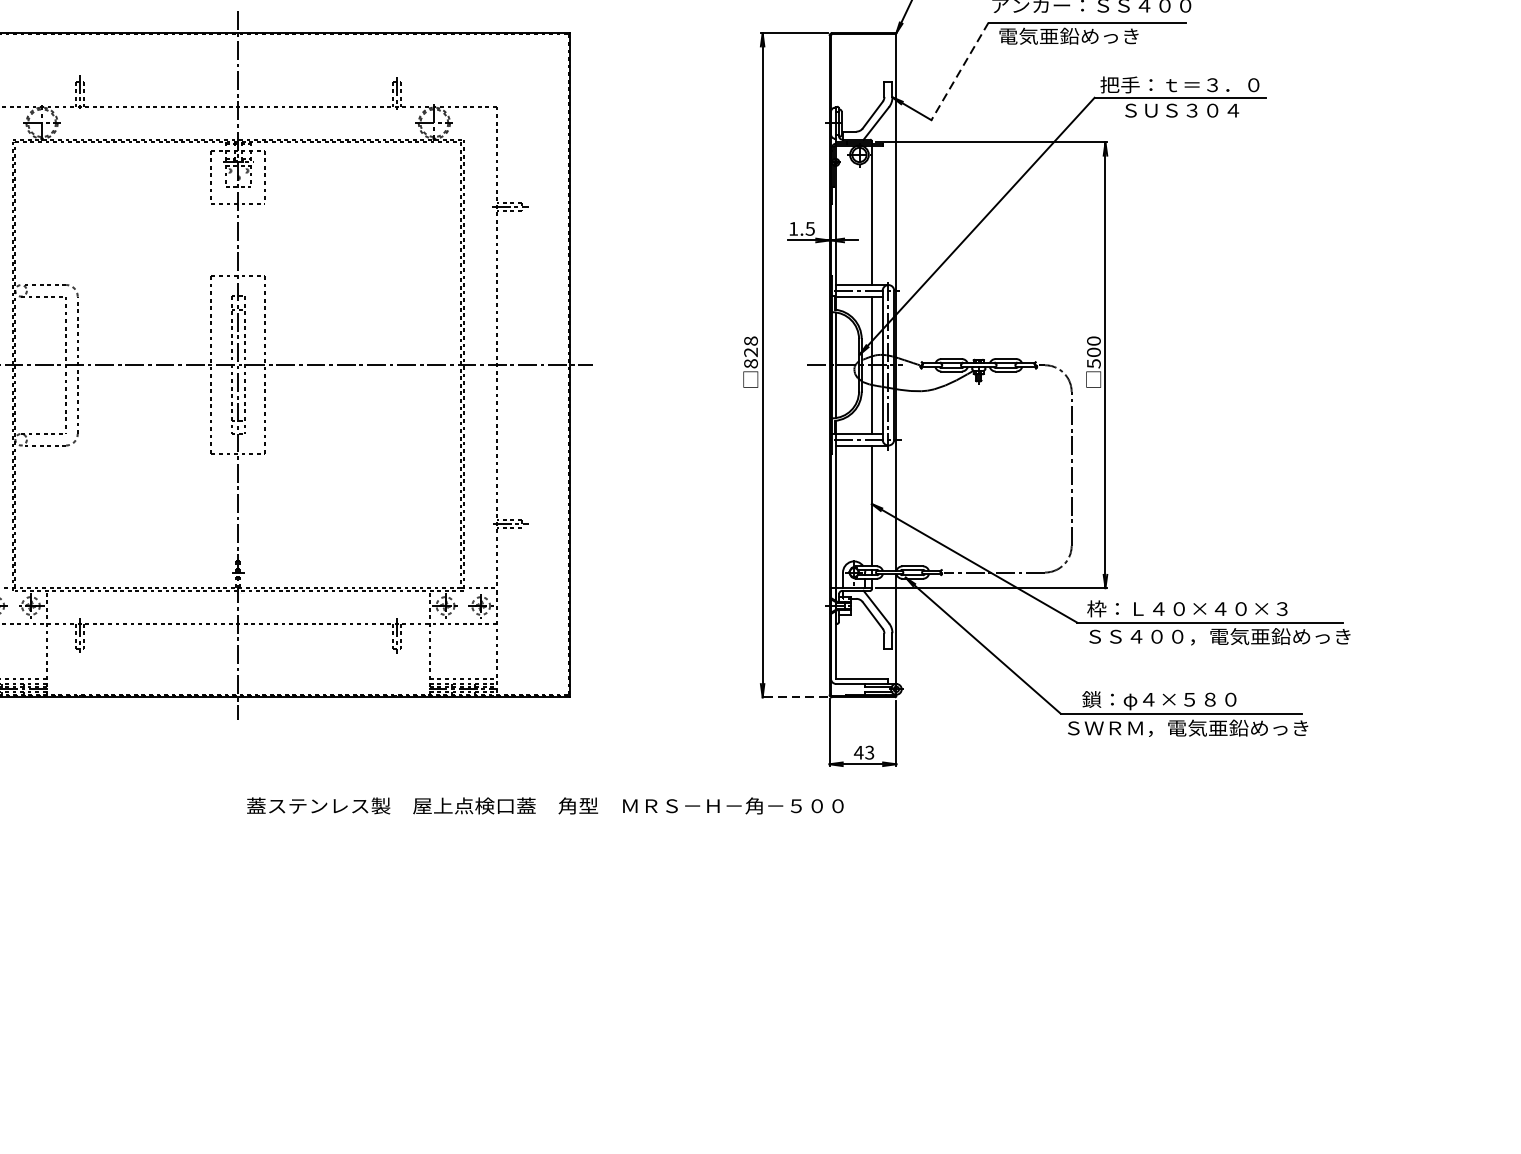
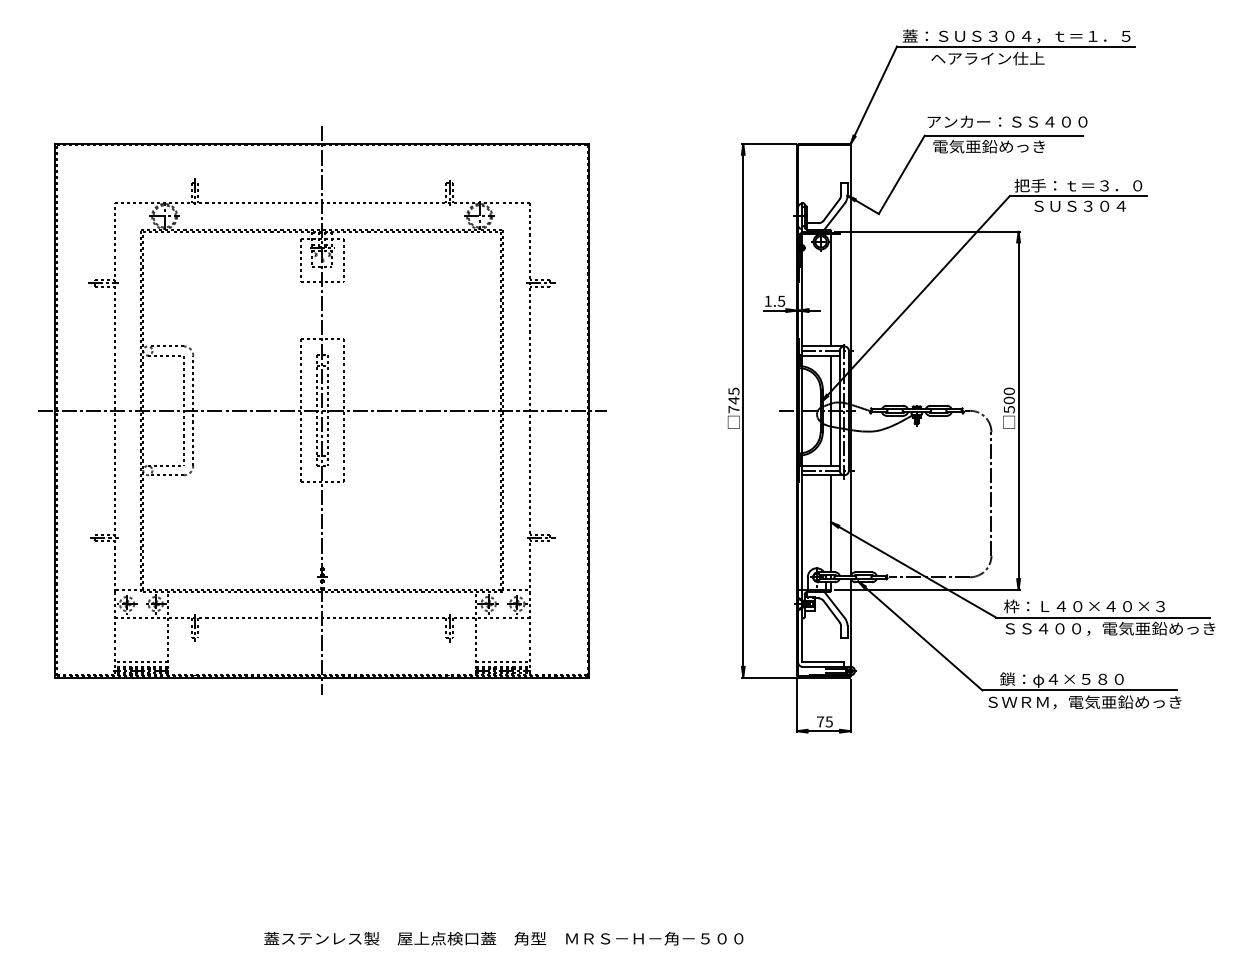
line: (959, 72) -> (901, 175), dashed -> solid
text: (750, 352) -> (733, 400), 828 -> 745
line: (794, 697) -> (768, 677), dashed -> solid
text: (863, 752) -> (824, 721), 43 -> 75
text: (544, 805) -> (503, 938), moved

